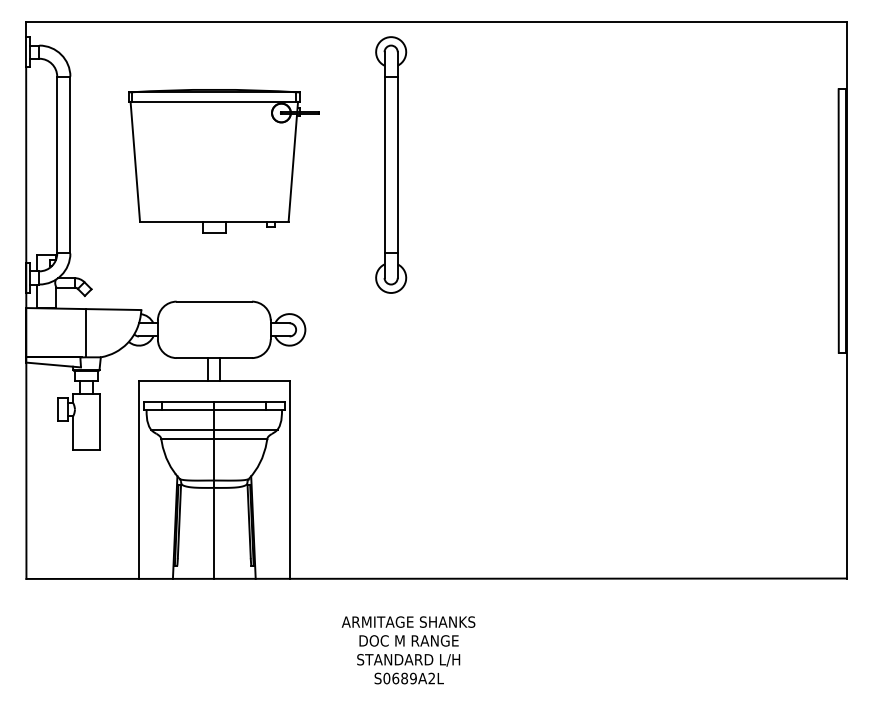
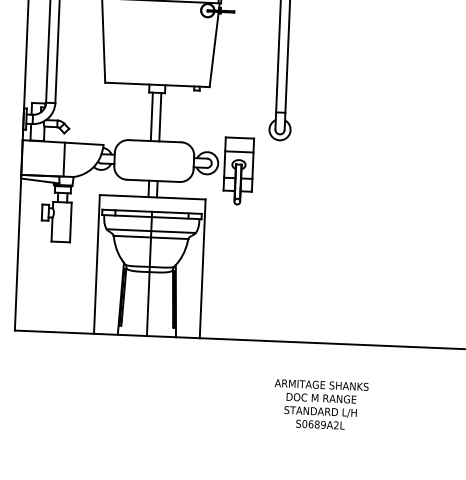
line: (208, 266) -> (152, 116), added
line: (220, 266) -> (160, 116), added
part: (334, 339) -> (238, 171), added
text: (408, 650) -> (320, 405), moved

